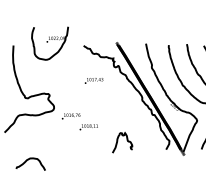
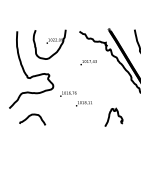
part: (49, 43) -> (49, 44), moved
curve: (28, 160) -> (30, 116), moved

